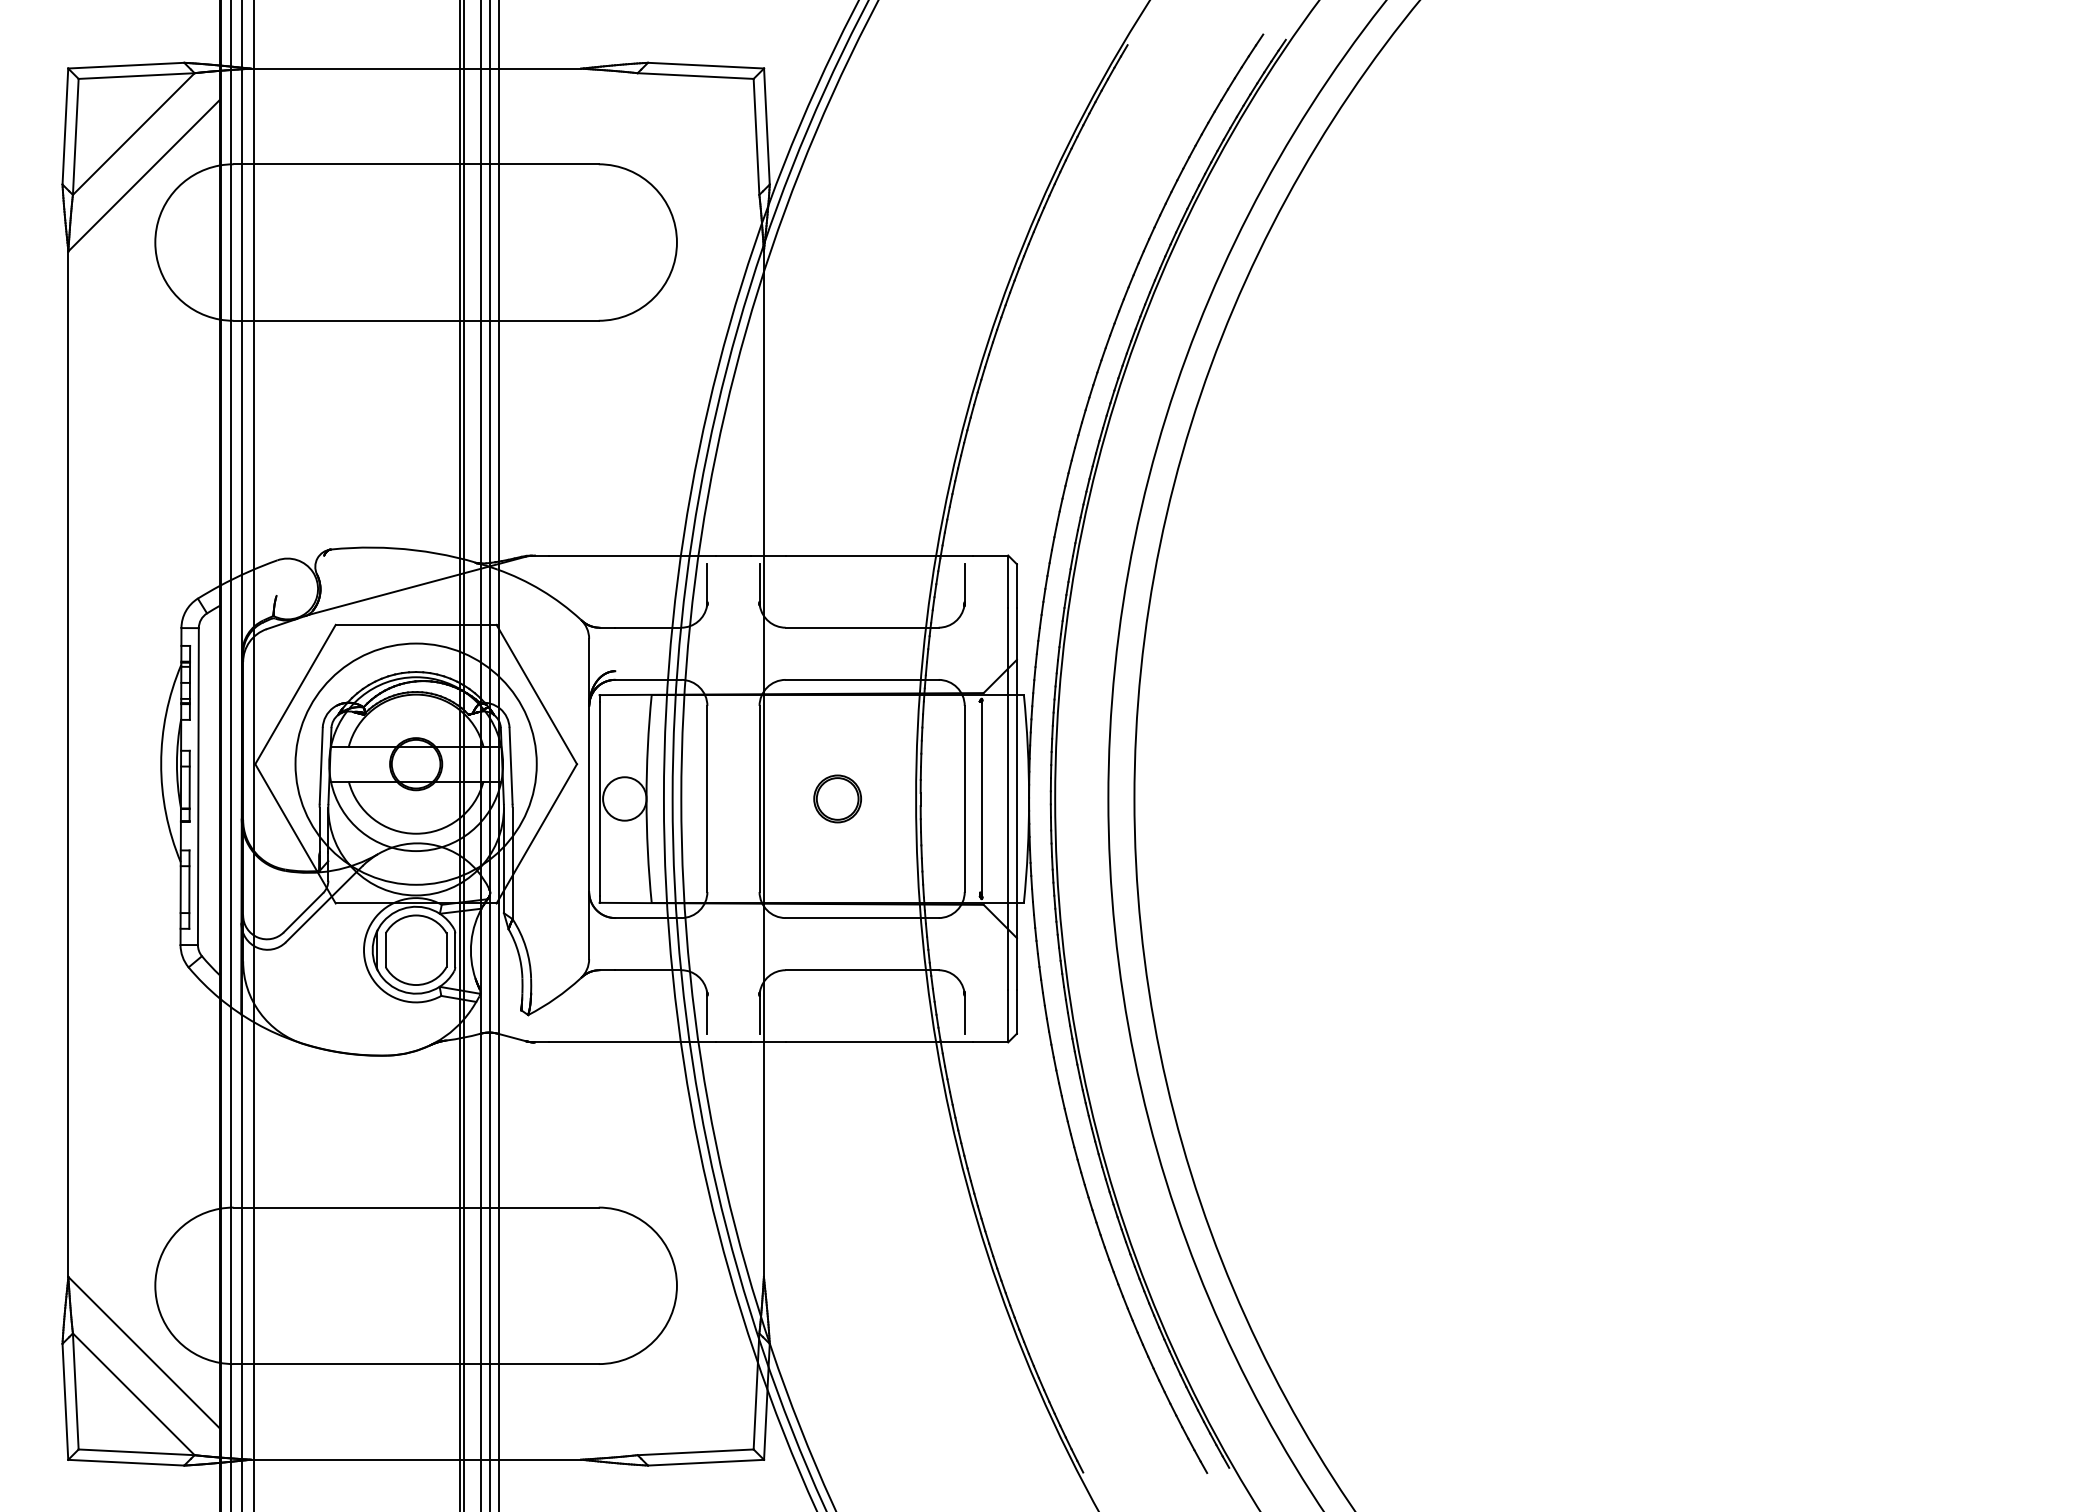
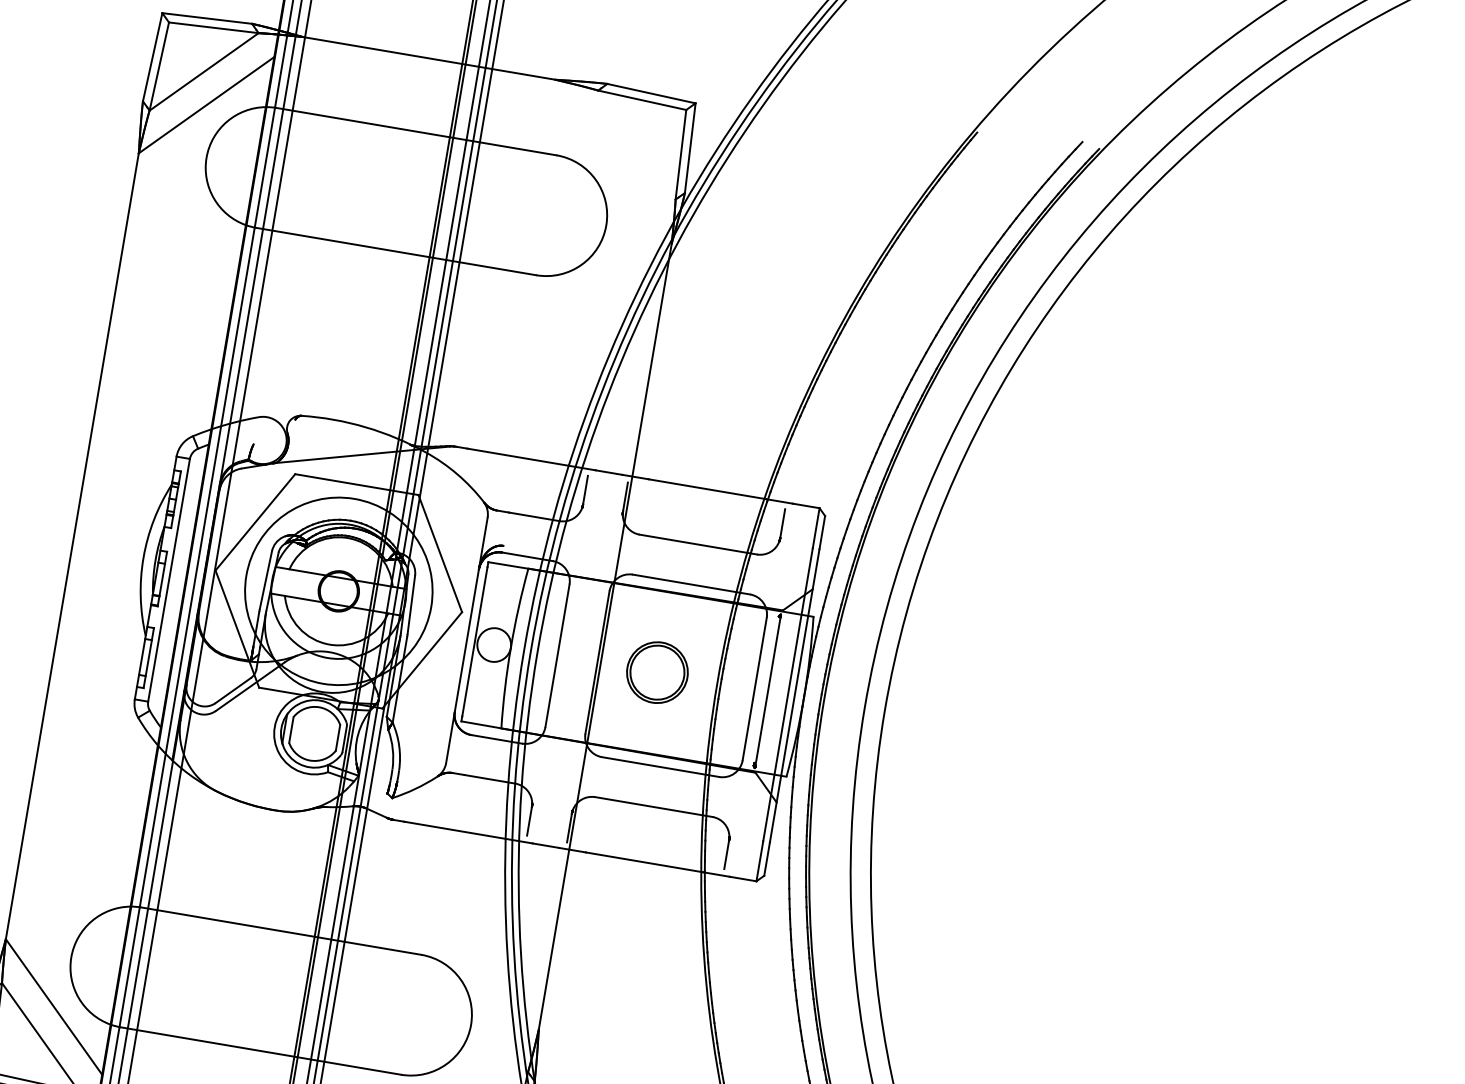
part: (837, 798) -> (657, 672), size x1.67

